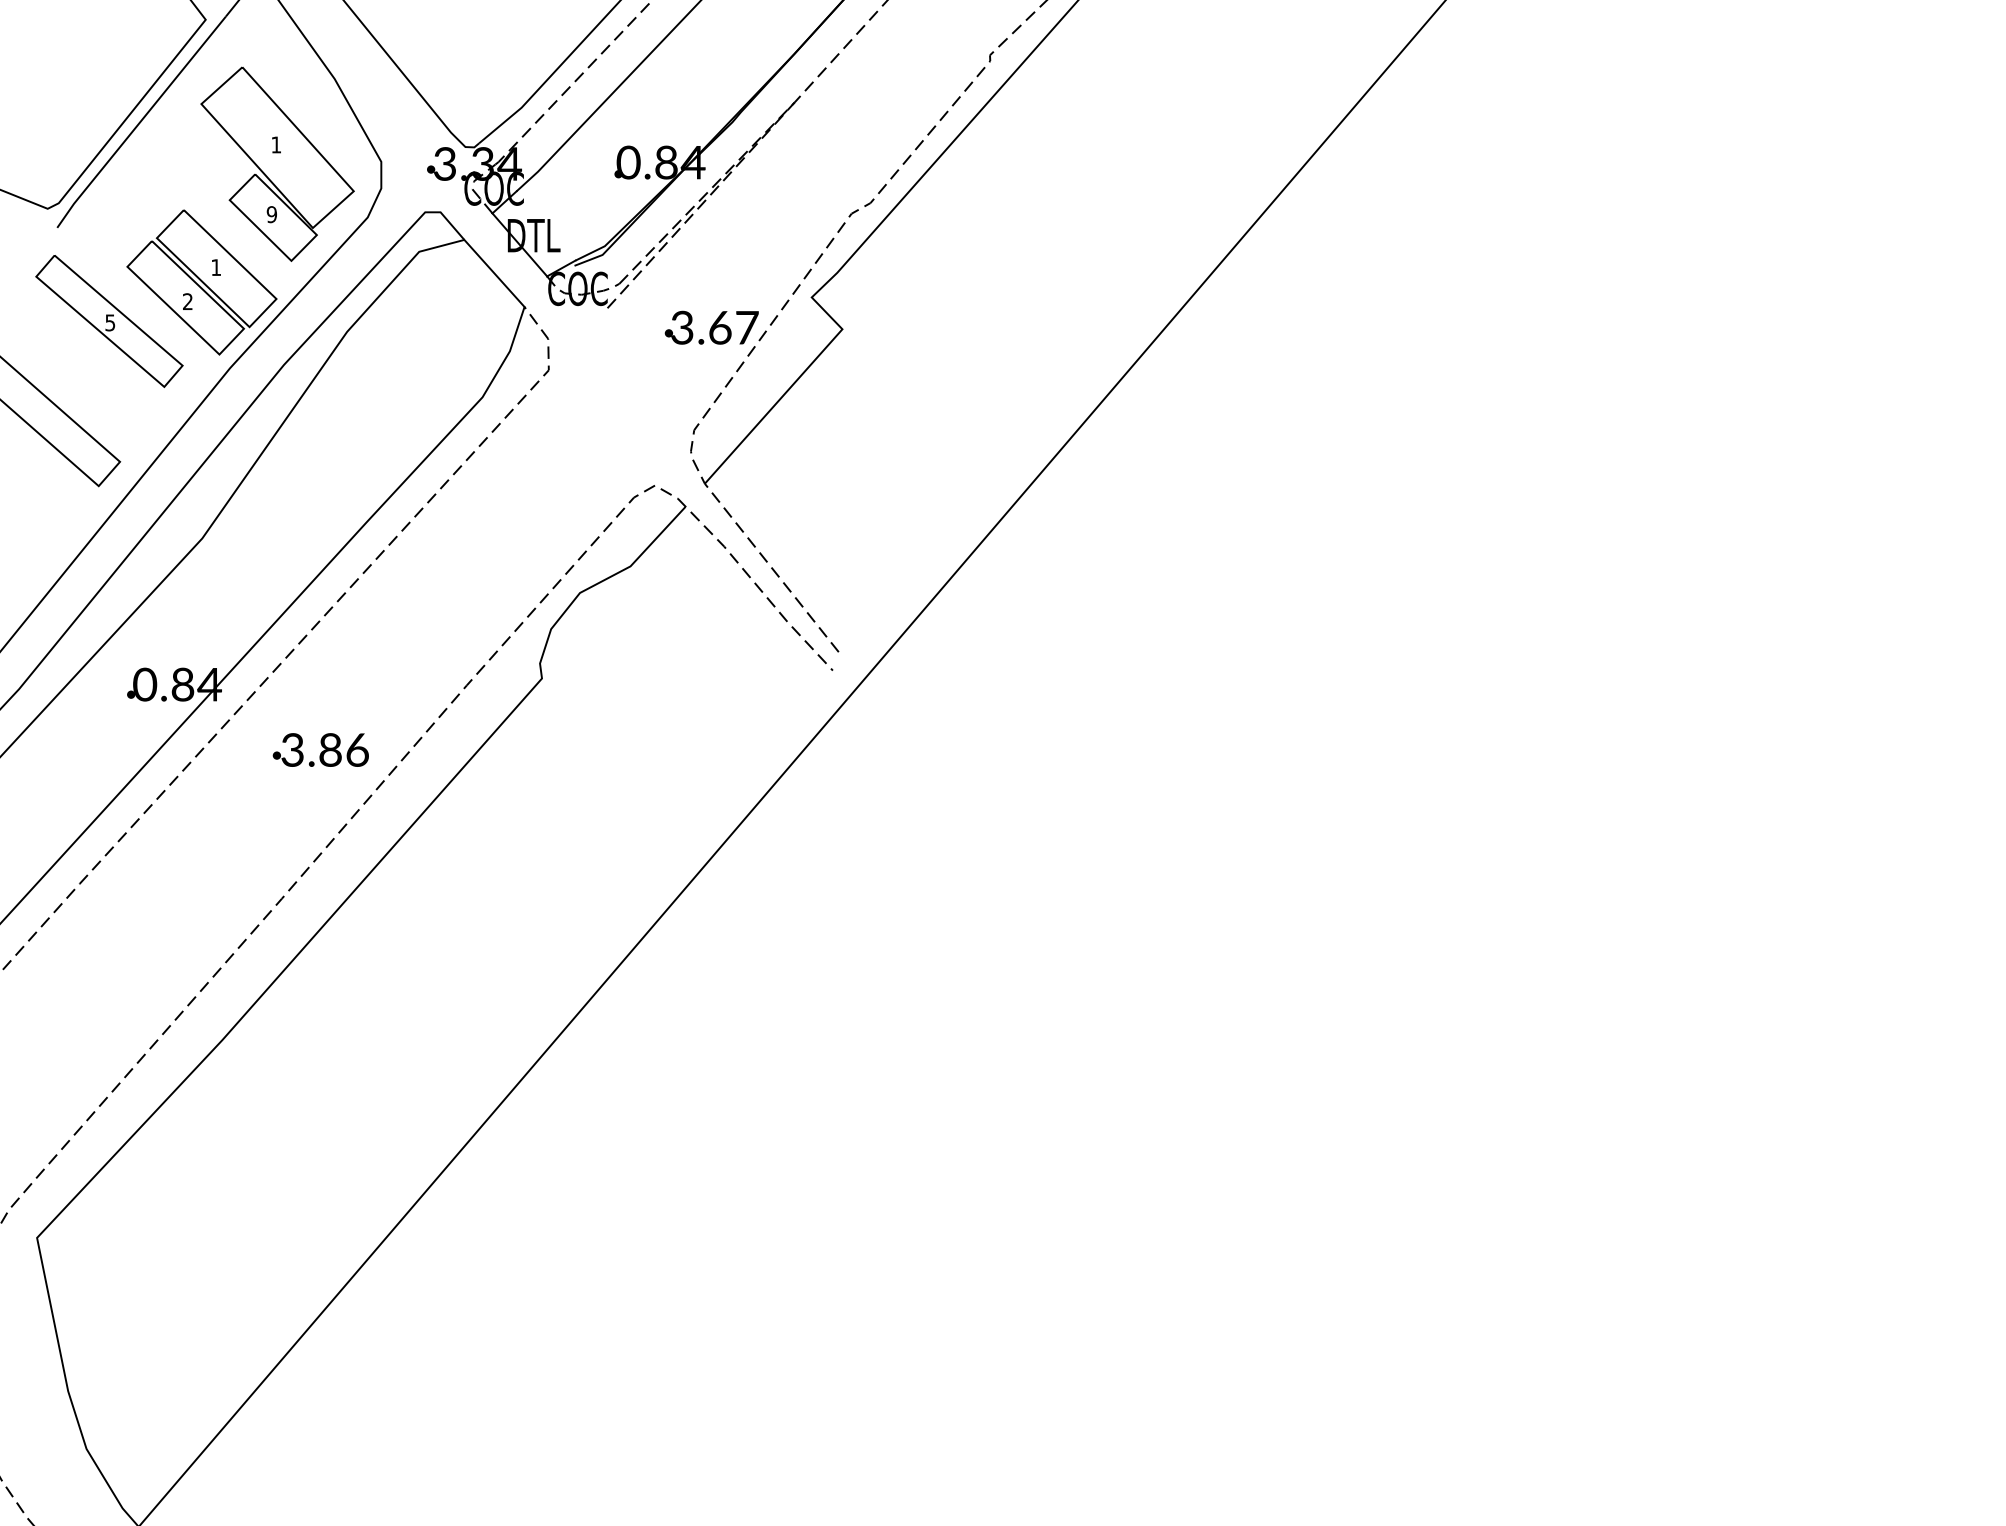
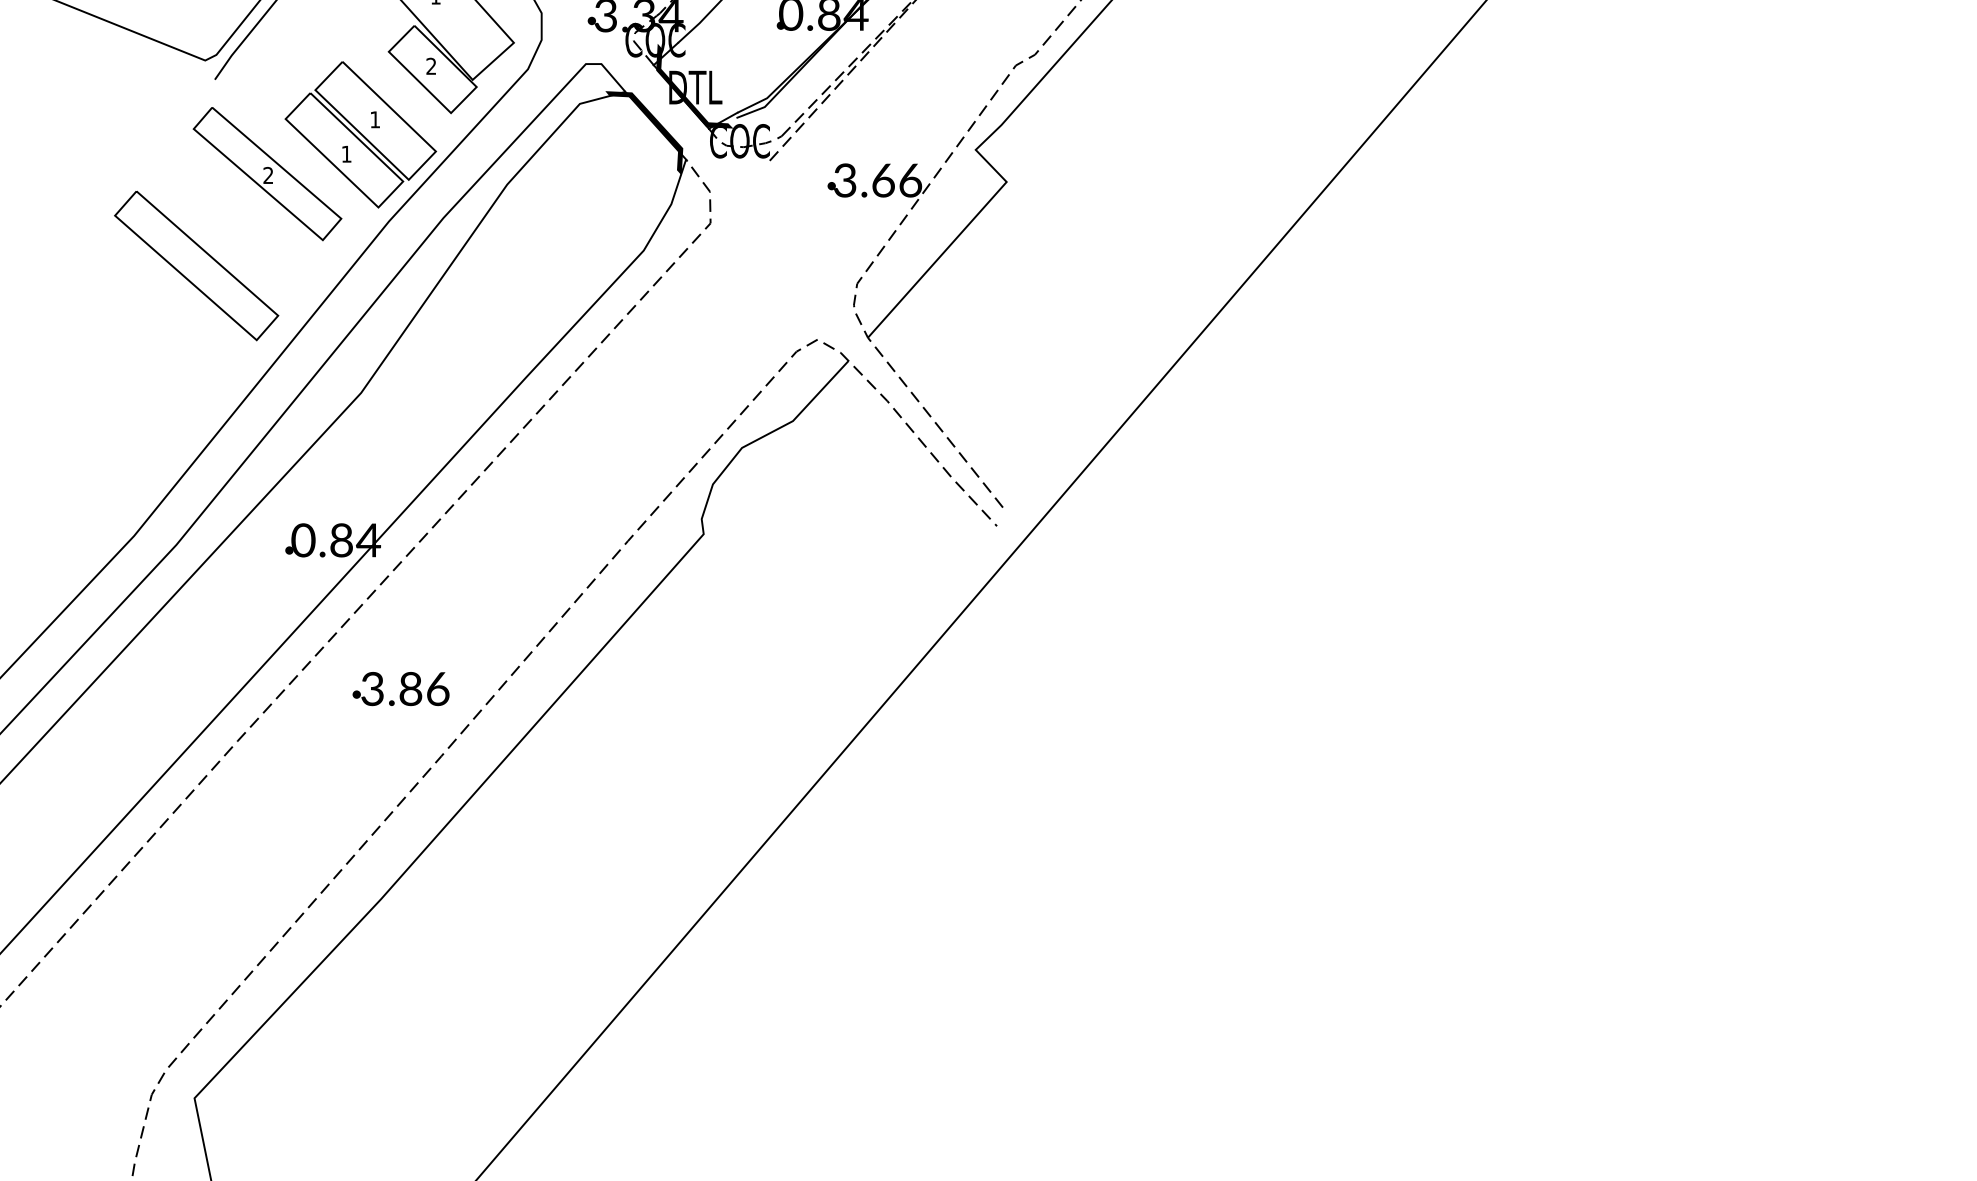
text: (271, 214) -> (430, 66), 9 -> 2
fill: (532, 234) -> (694, 86), added
fill: (482, 280) -> (643, 132), added
text: (187, 301) -> (346, 154), 2 -> 1
text: (110, 322) -> (268, 175), 5 -> 2
text: (747, 327) -> (910, 180), 3.67 -> 3.66
text: (320, 749) -> (400, 688), moved

